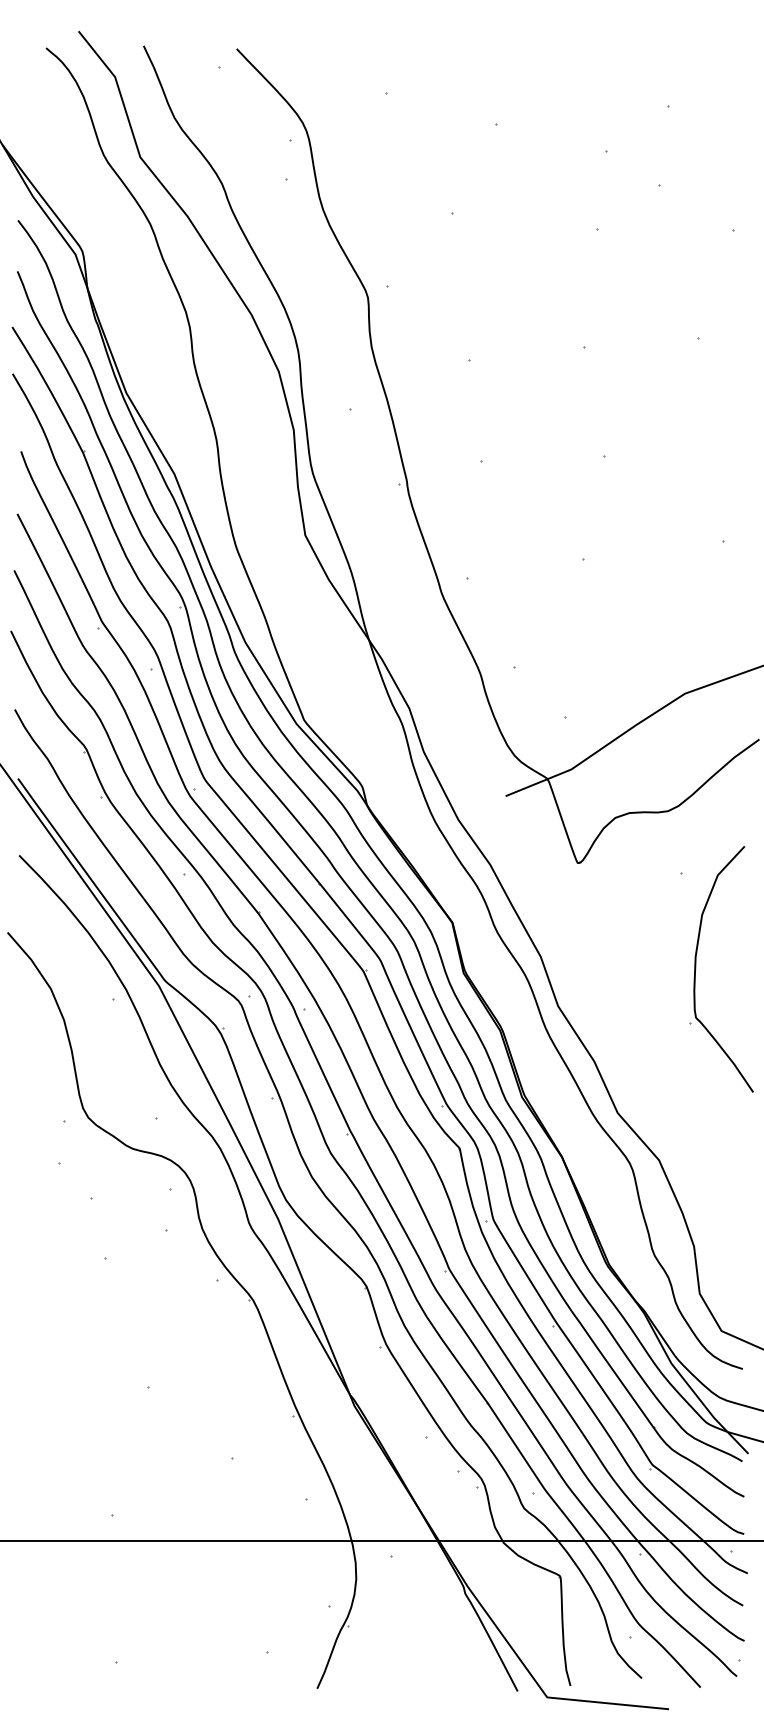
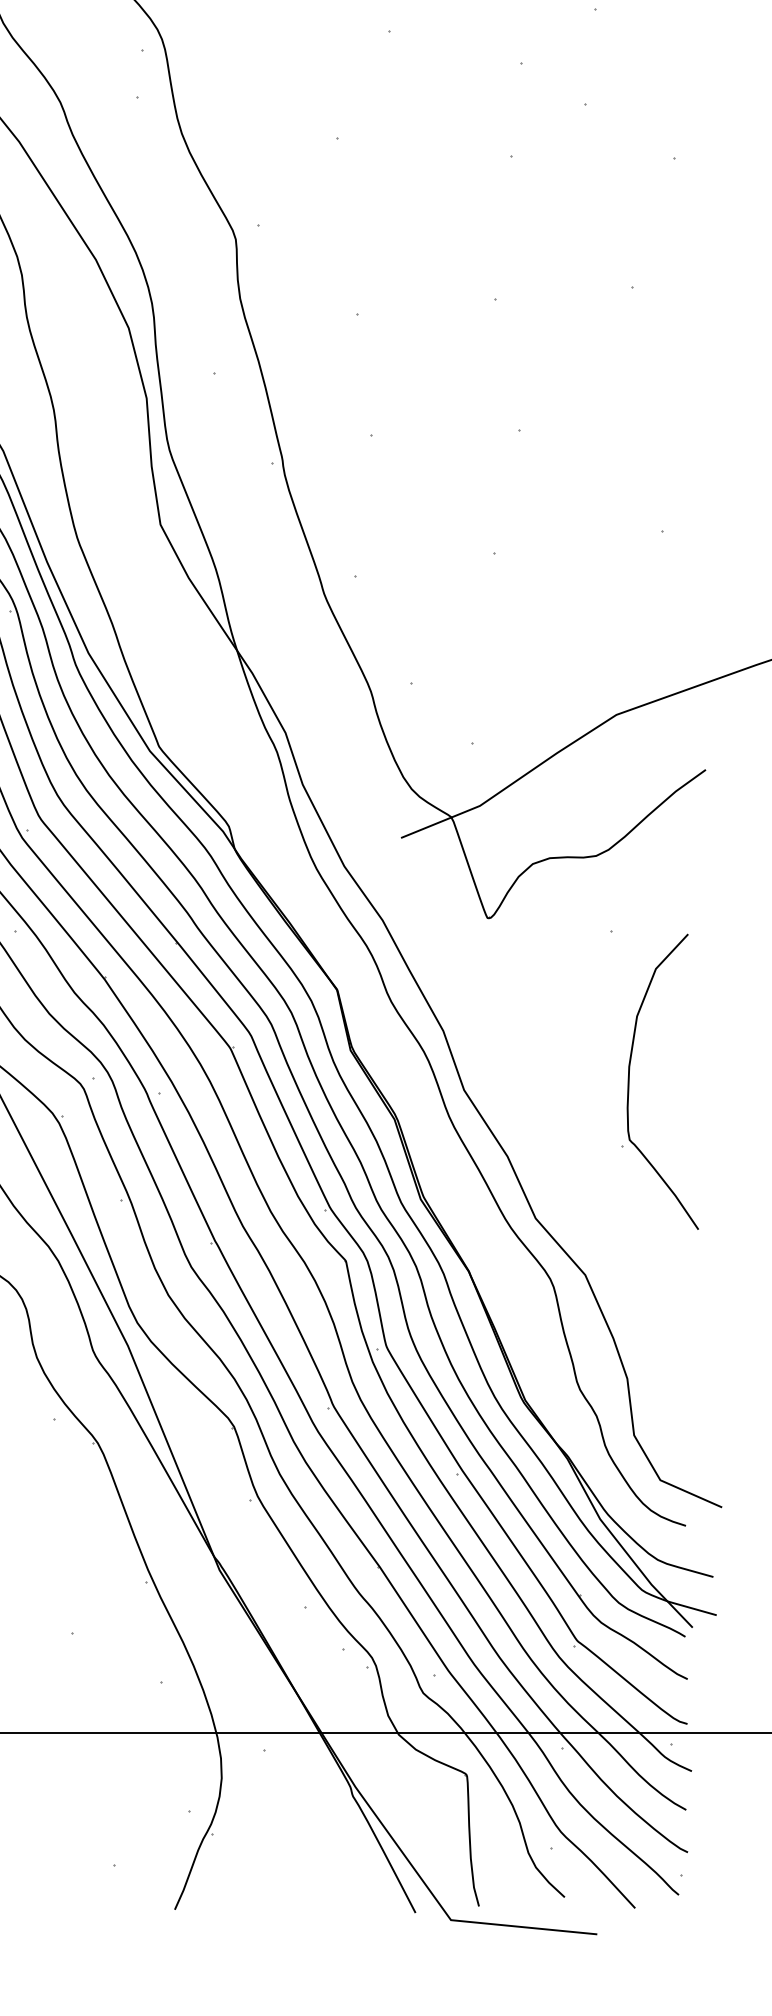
part: (696, 968) -> (630, 1080), moved

